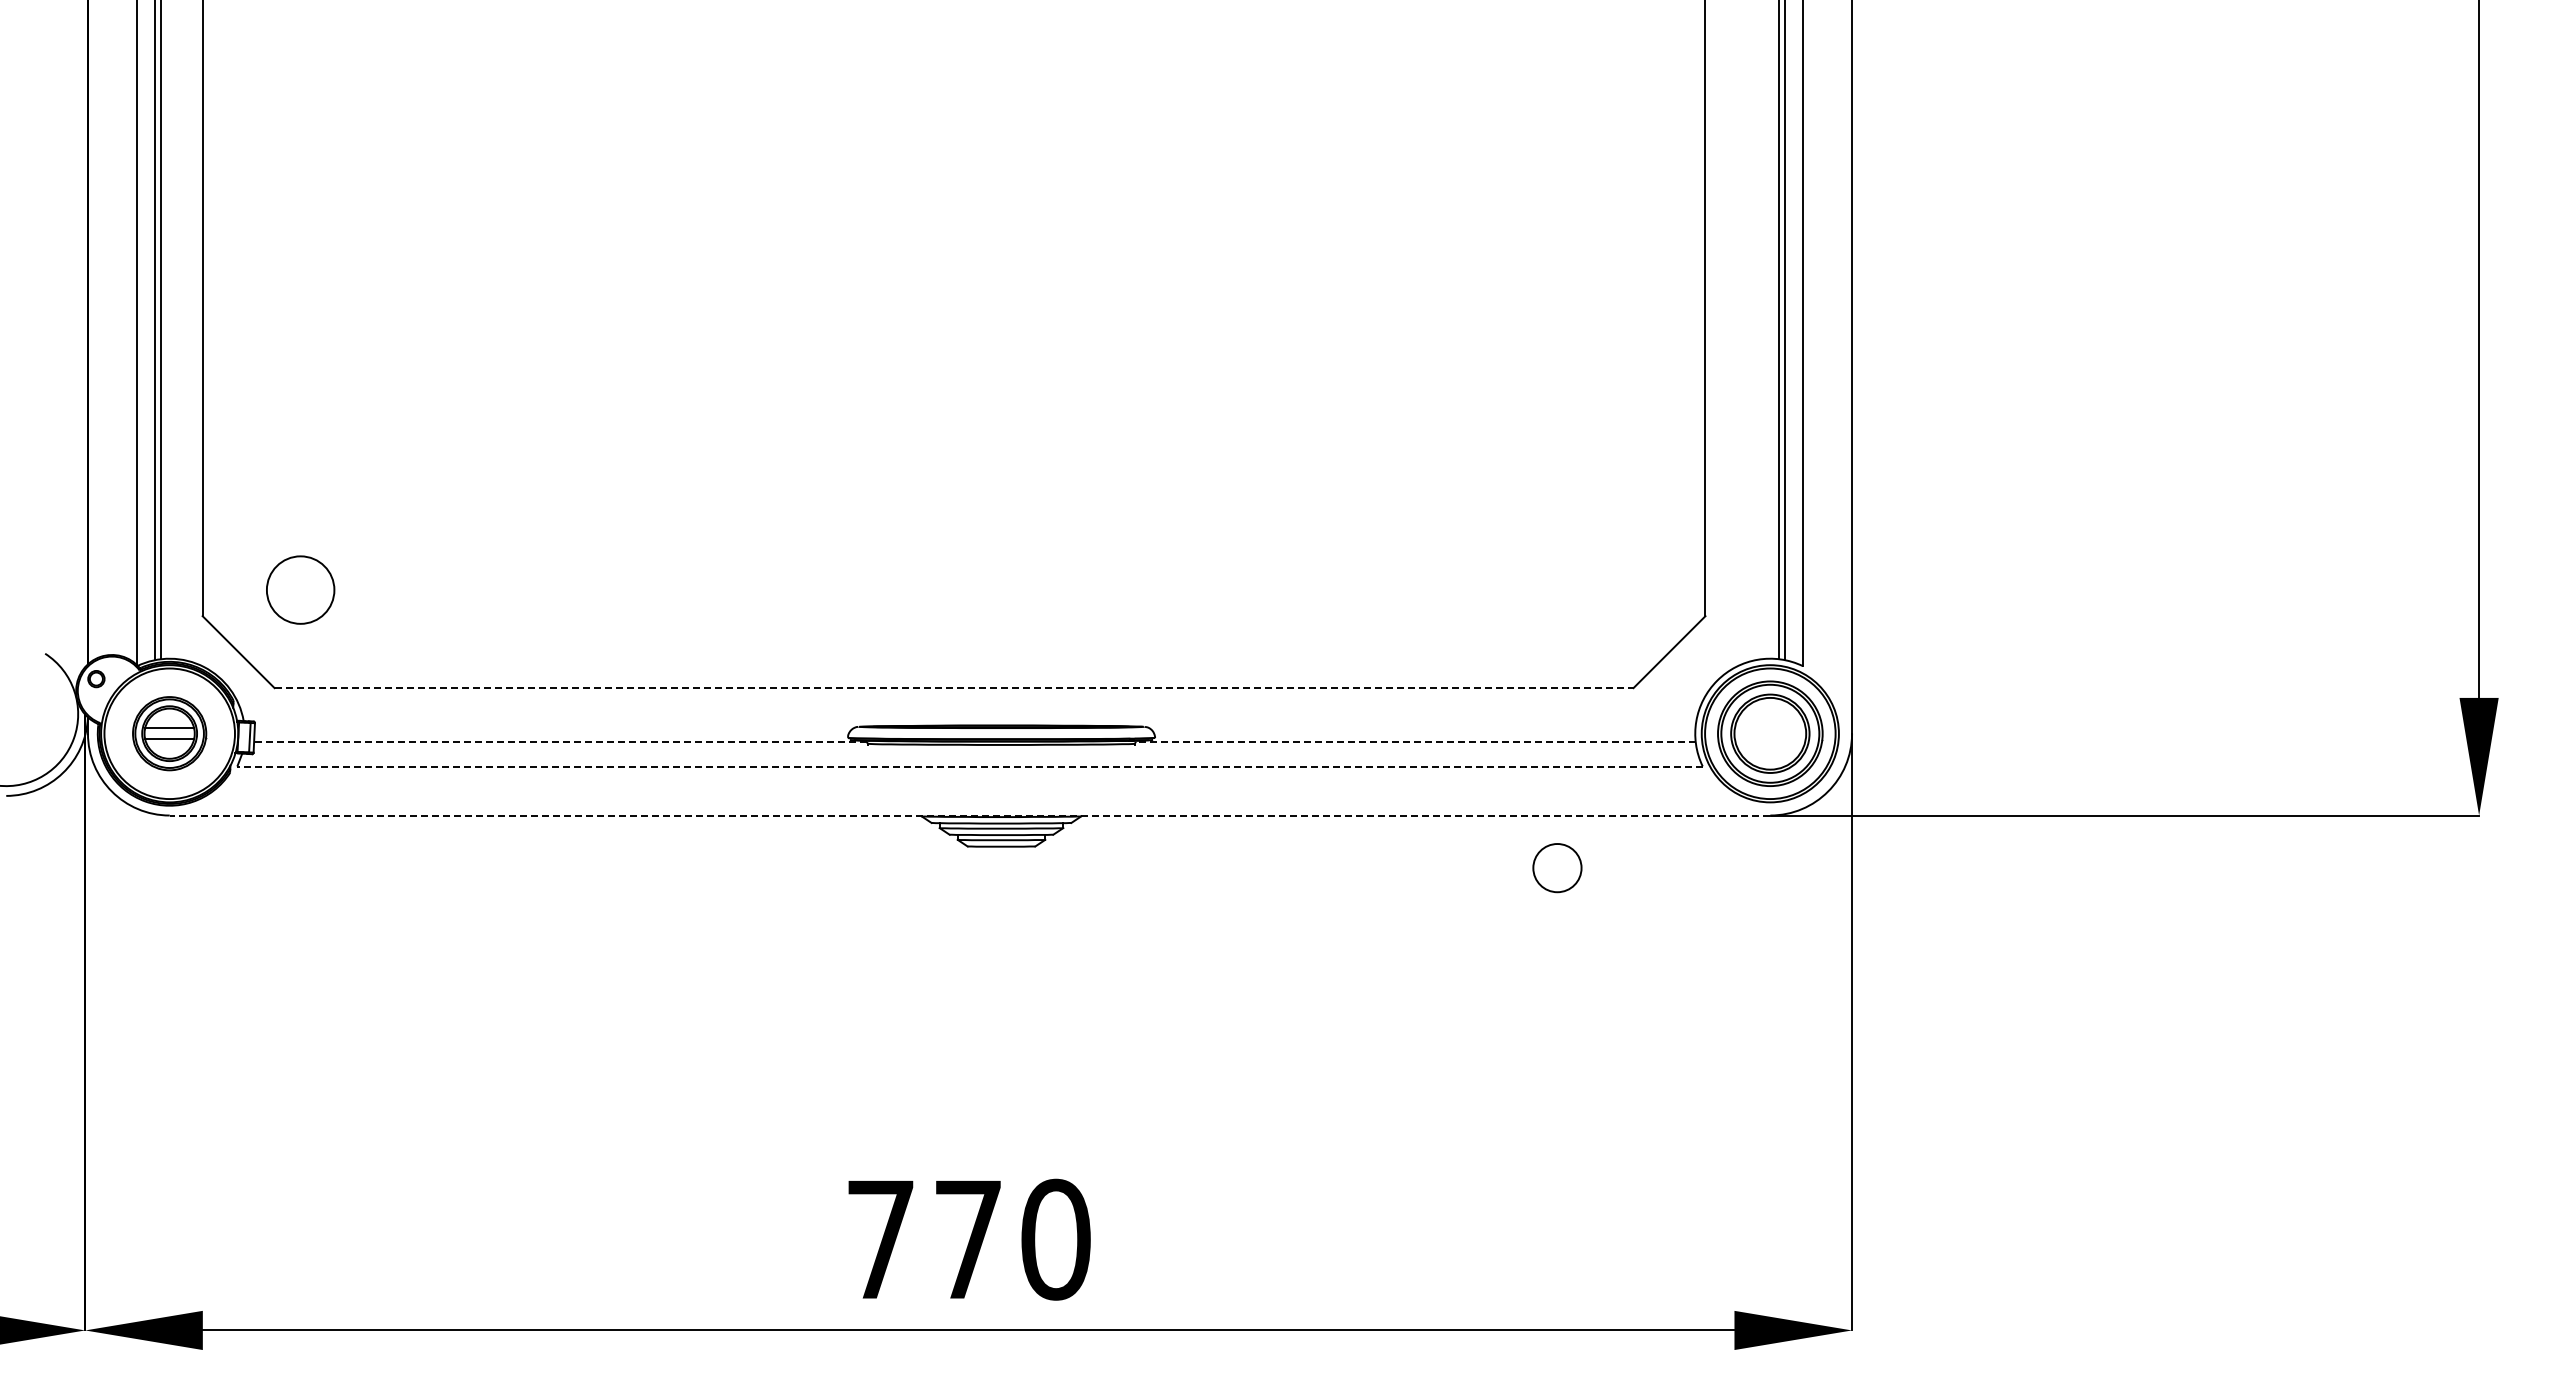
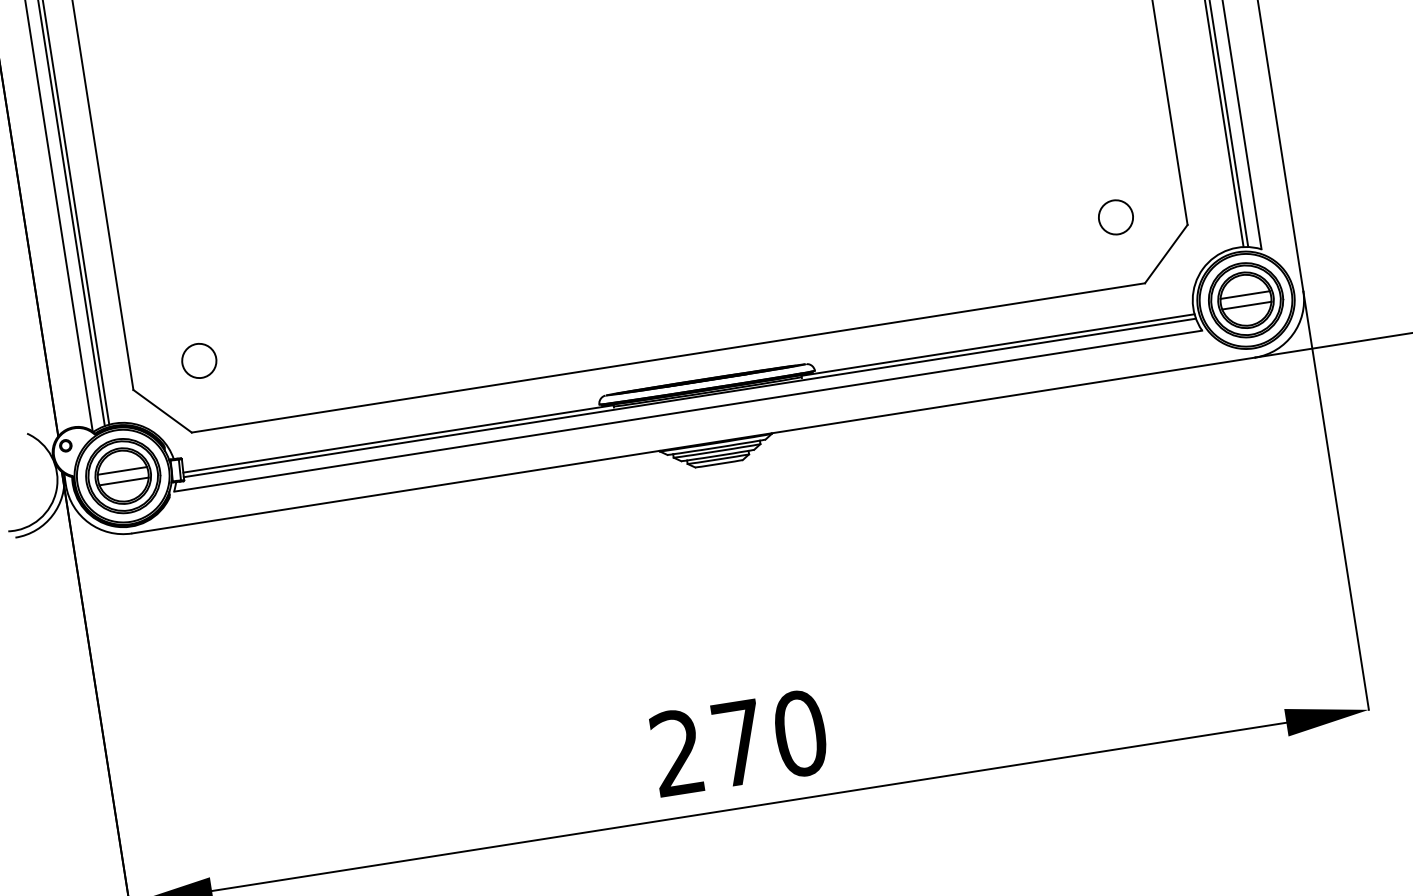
circle: (300, 590) -> (199, 361), size x0.71
line: (954, 688) -> (668, 358), dashed -> solid
line: (1770, 726) -> (1245, 295), added
part: (169, 733) -> (123, 475), size x1.43
line: (1770, 741) -> (1246, 305), added
line: (560, 742) -> (398, 439), dashed -> solid
line: (1415, 742) -> (998, 345), dashed -> solid
line: (974, 748) -> (689, 398), added
line: (970, 766) -> (688, 411), dashed -> solid
line: (969, 815) -> (693, 445), dashed -> solid
circle: (1557, 868) -> (1116, 217), moved
text: (880, 1238) -> (677, 752), 770 -> 270

